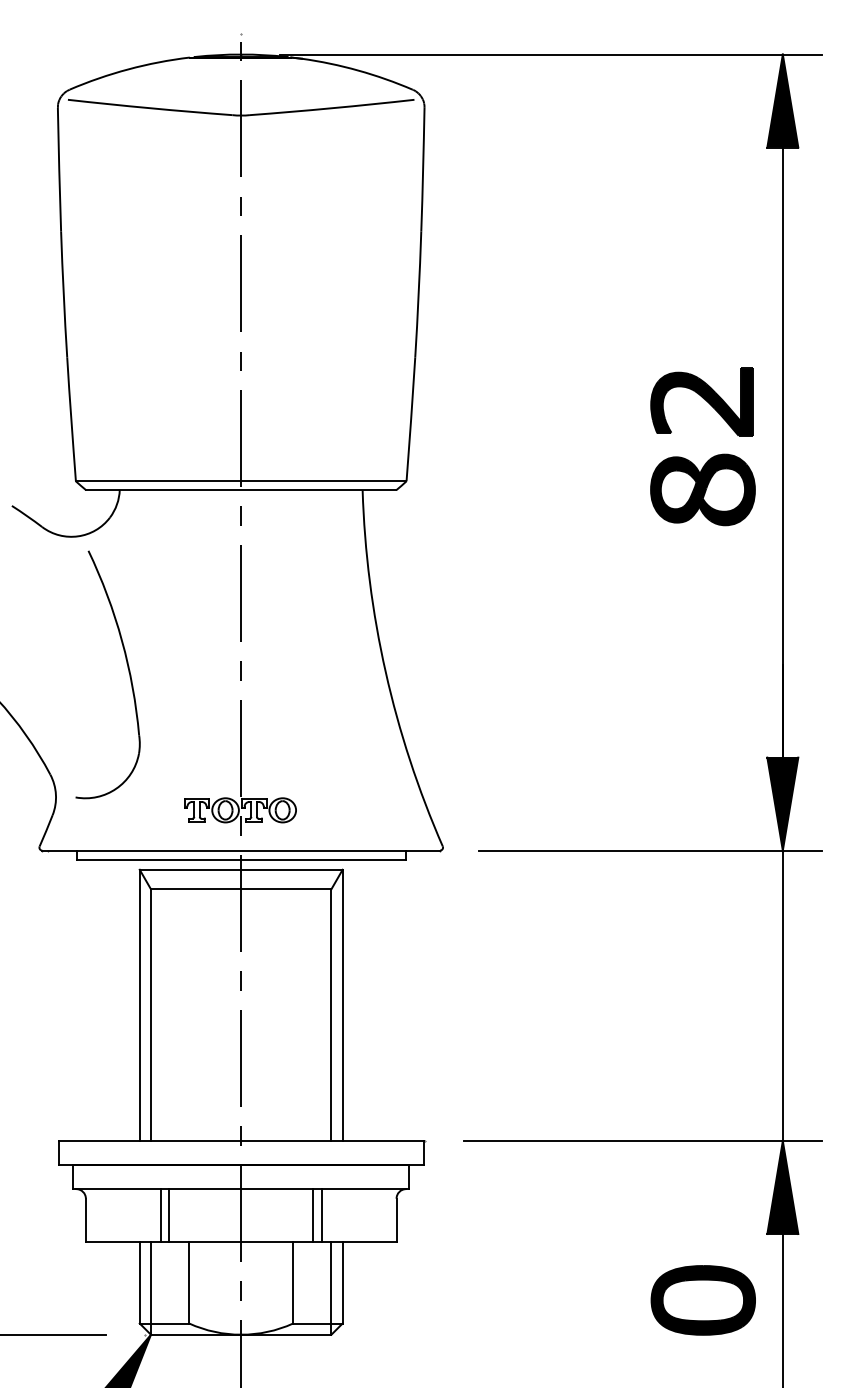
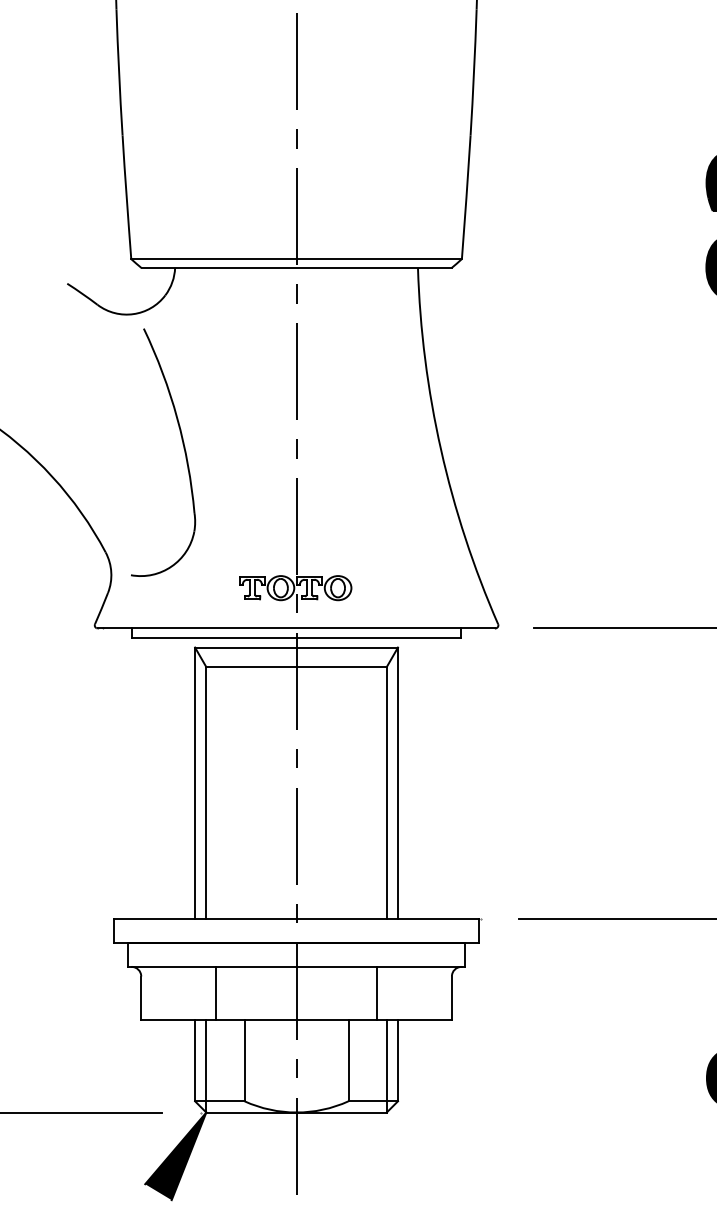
line: (169, 1215) -> (224, 993), removed
line: (313, 1215) -> (368, 993), removed

